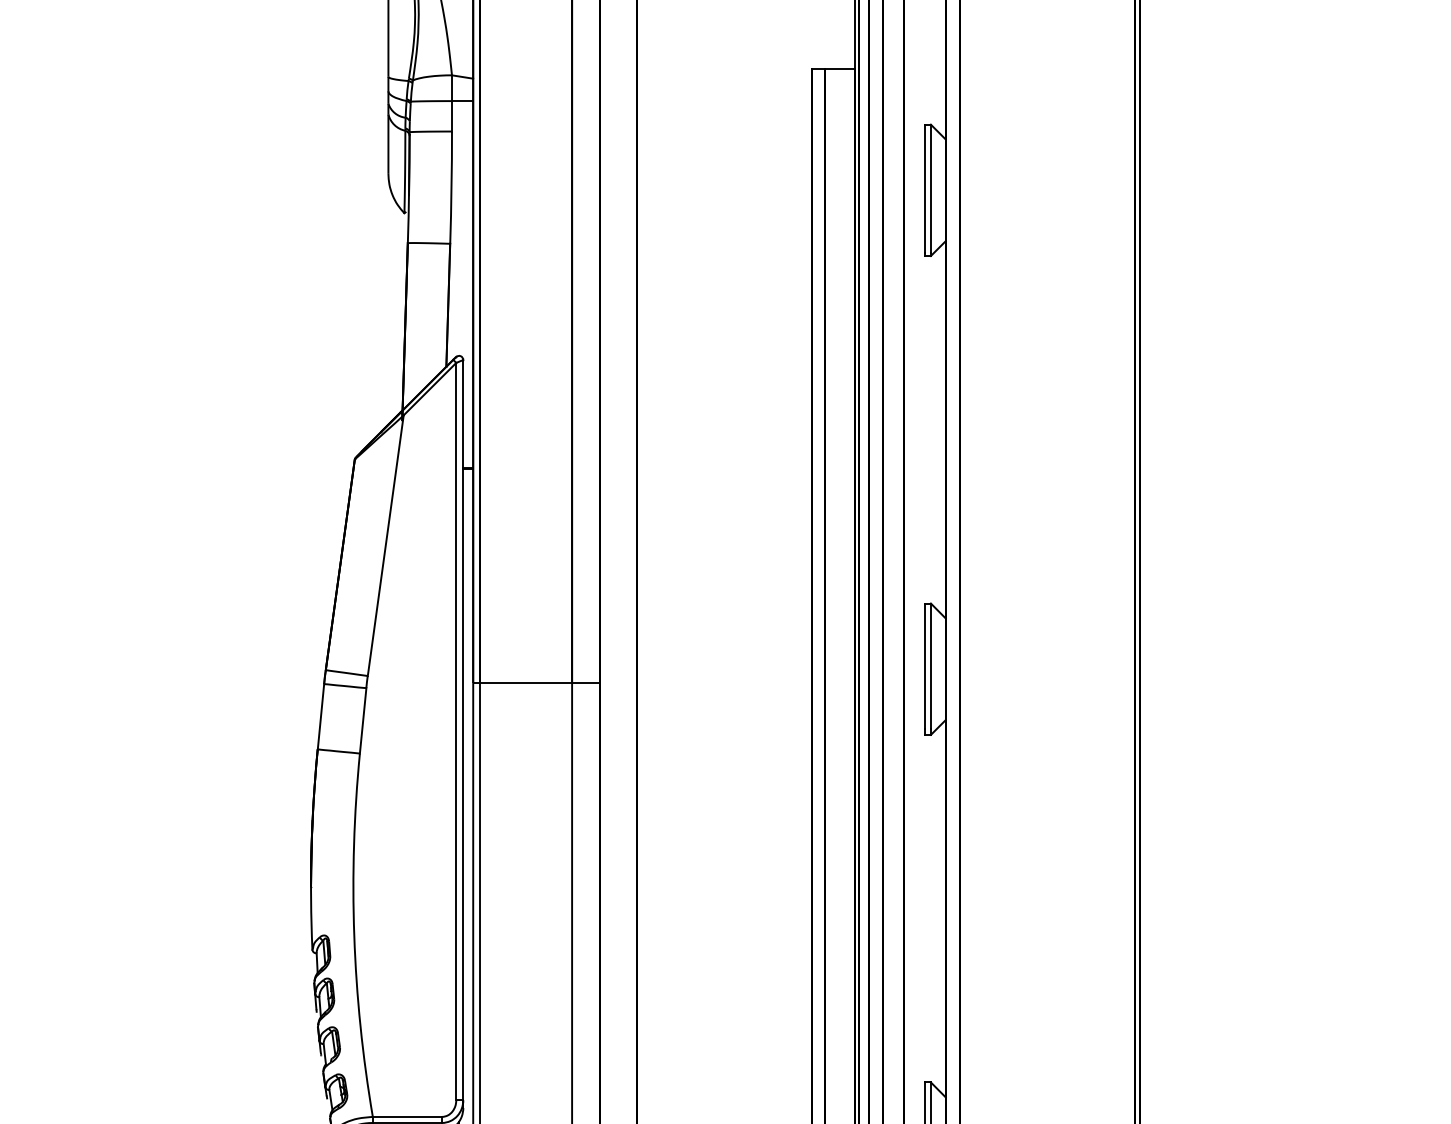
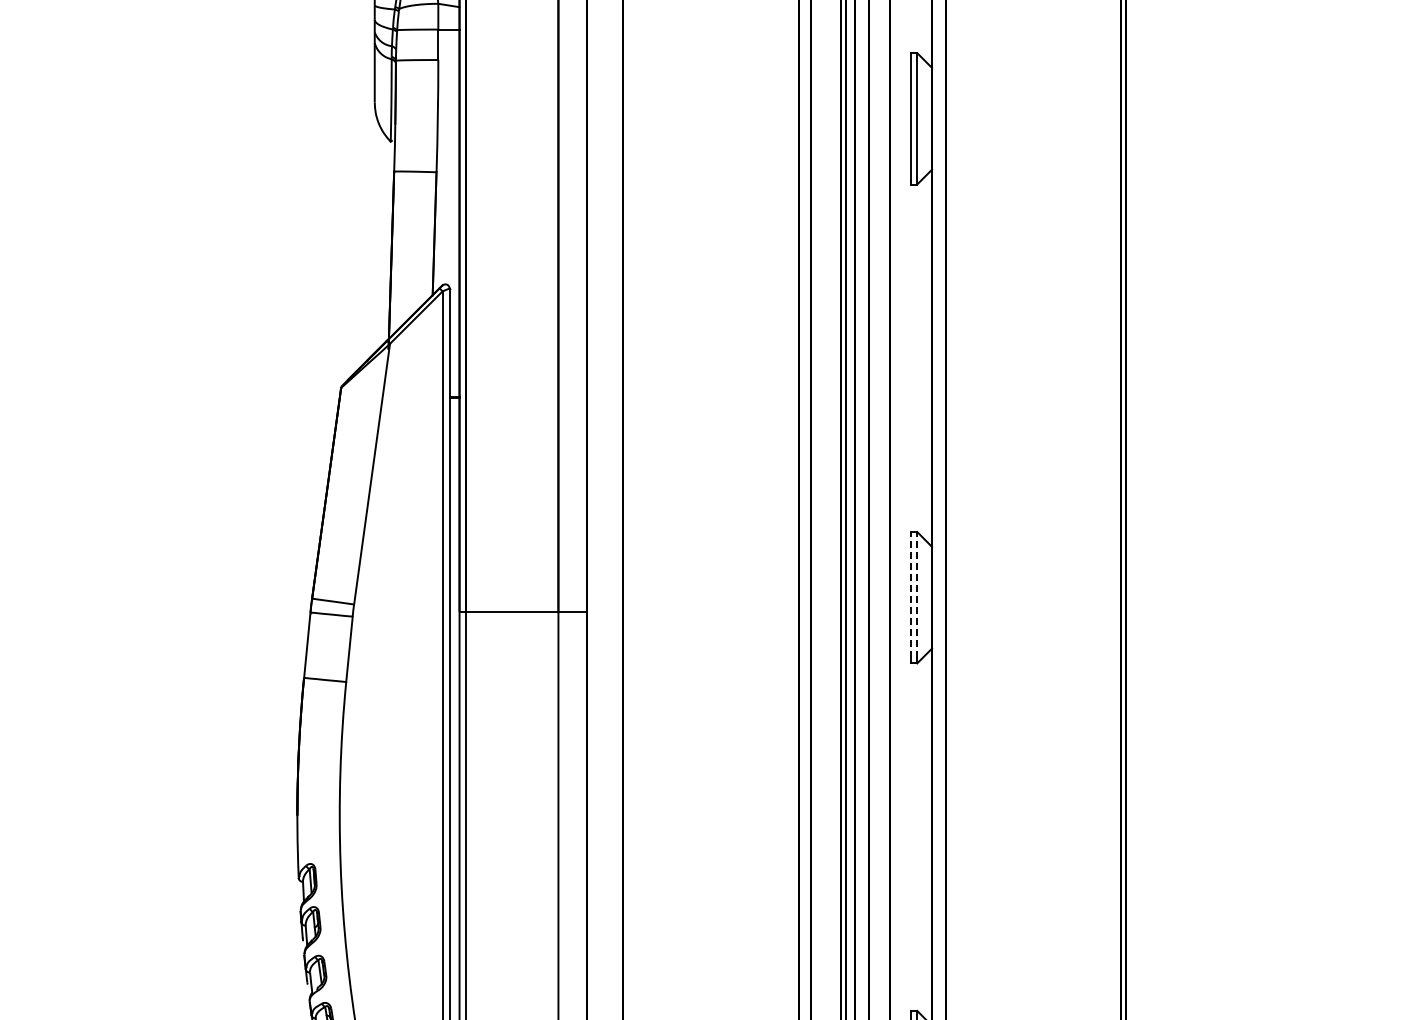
line: (924, 666) -> (910, 594), solid -> dashed
line: (930, 666) -> (916, 594), solid -> dashed

